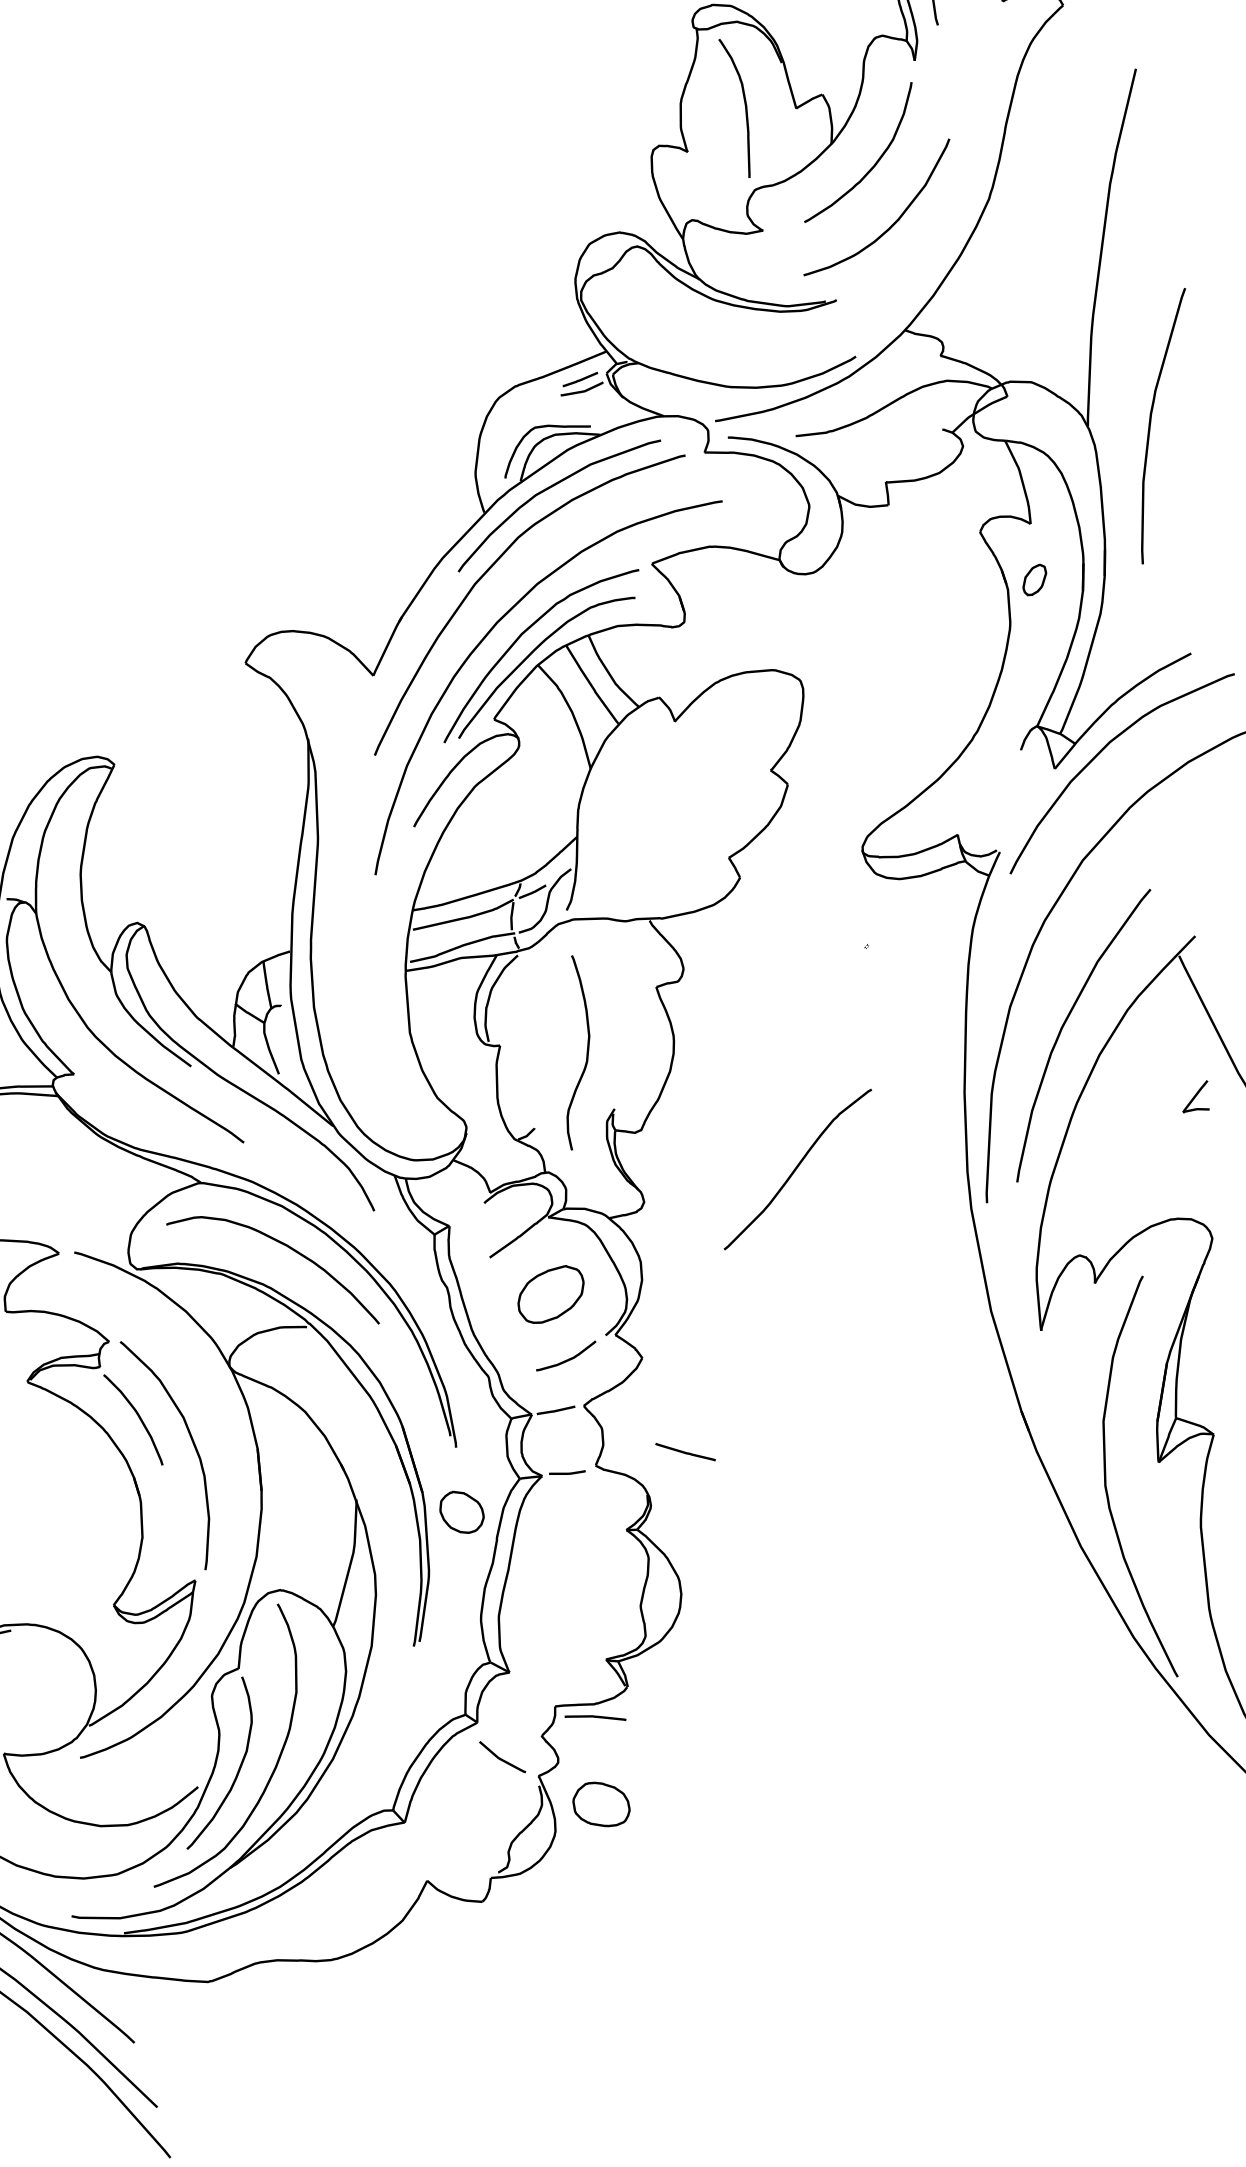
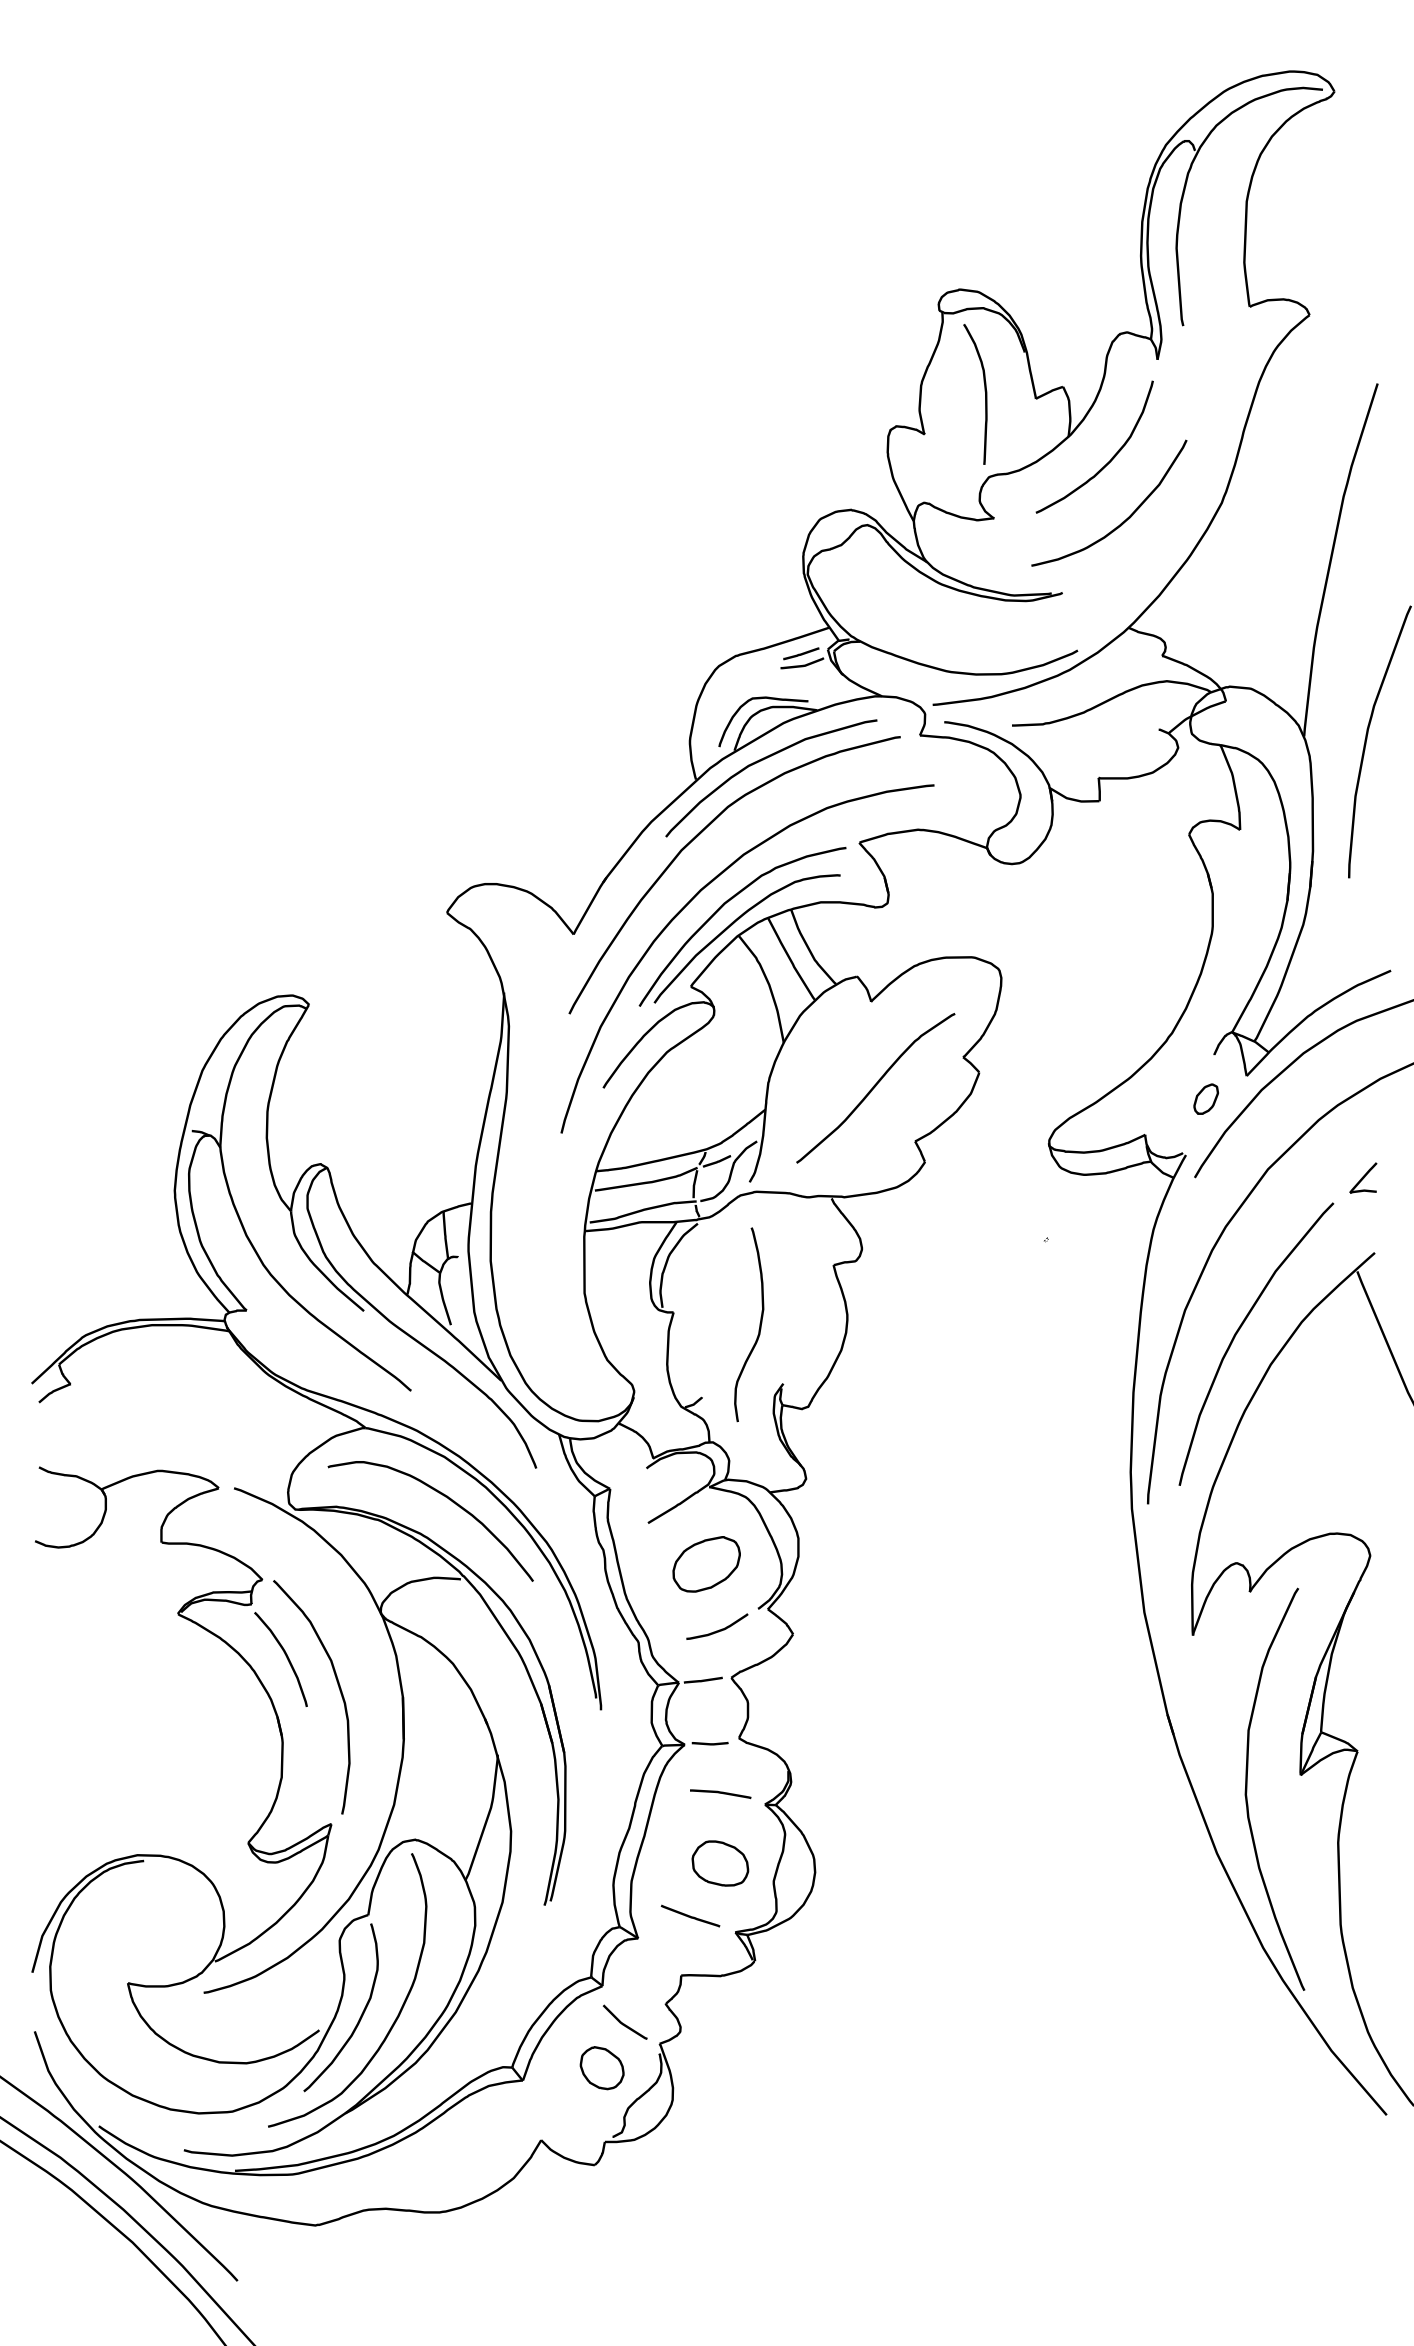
part: (1034, 579) -> (1205, 1098), moved
part: (1195, 1096) -> (1363, 1177), moved
curve: (797, 1168) -> (875, 1087), moved
line: (685, 1451) -> (690, 1915), moved
part: (461, 1512) -> (601, 2068), moved
curve: (595, 1717) -> (720, 1793), moved
part: (601, 1804) -> (720, 1863), moved

